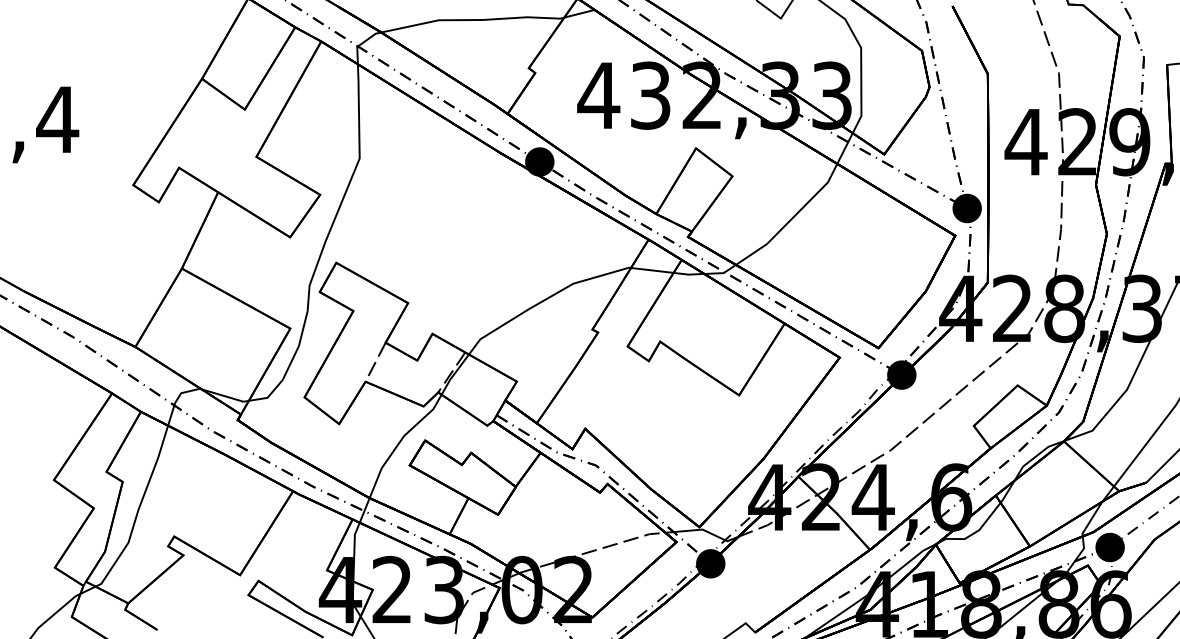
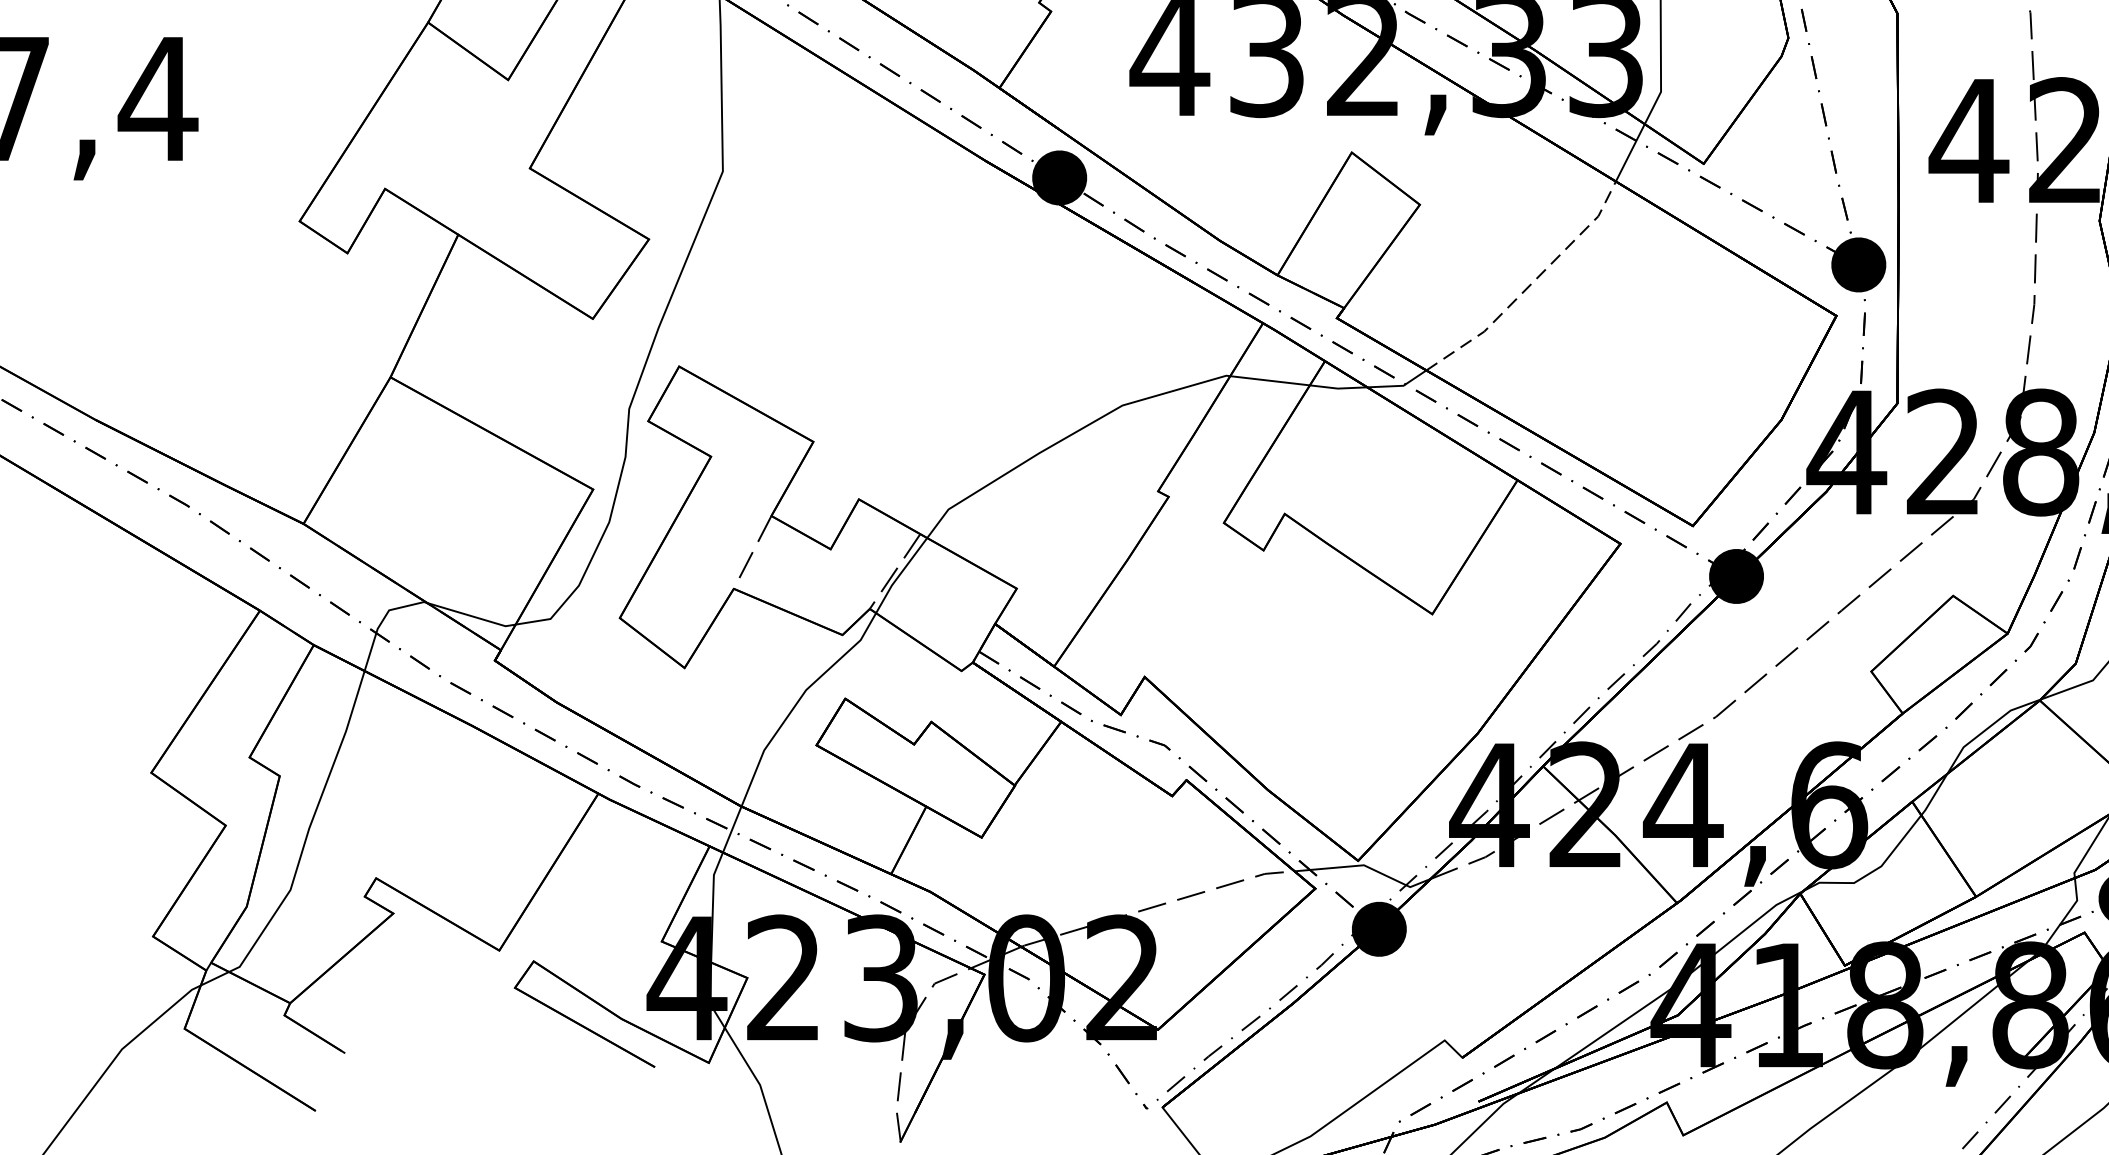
line: (791, 219) -> (1530, 285), solid -> dashed

